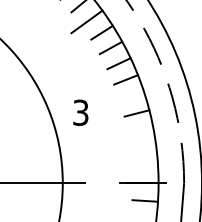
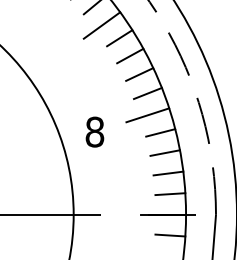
line: (125, 98) -> (147, 115), added
text: (80, 112) -> (94, 131), 3 -> 8
line: (140, 130) -> (164, 152), added
line: (143, 147) -> (168, 172), added
line: (145, 165) -> (170, 193), added

